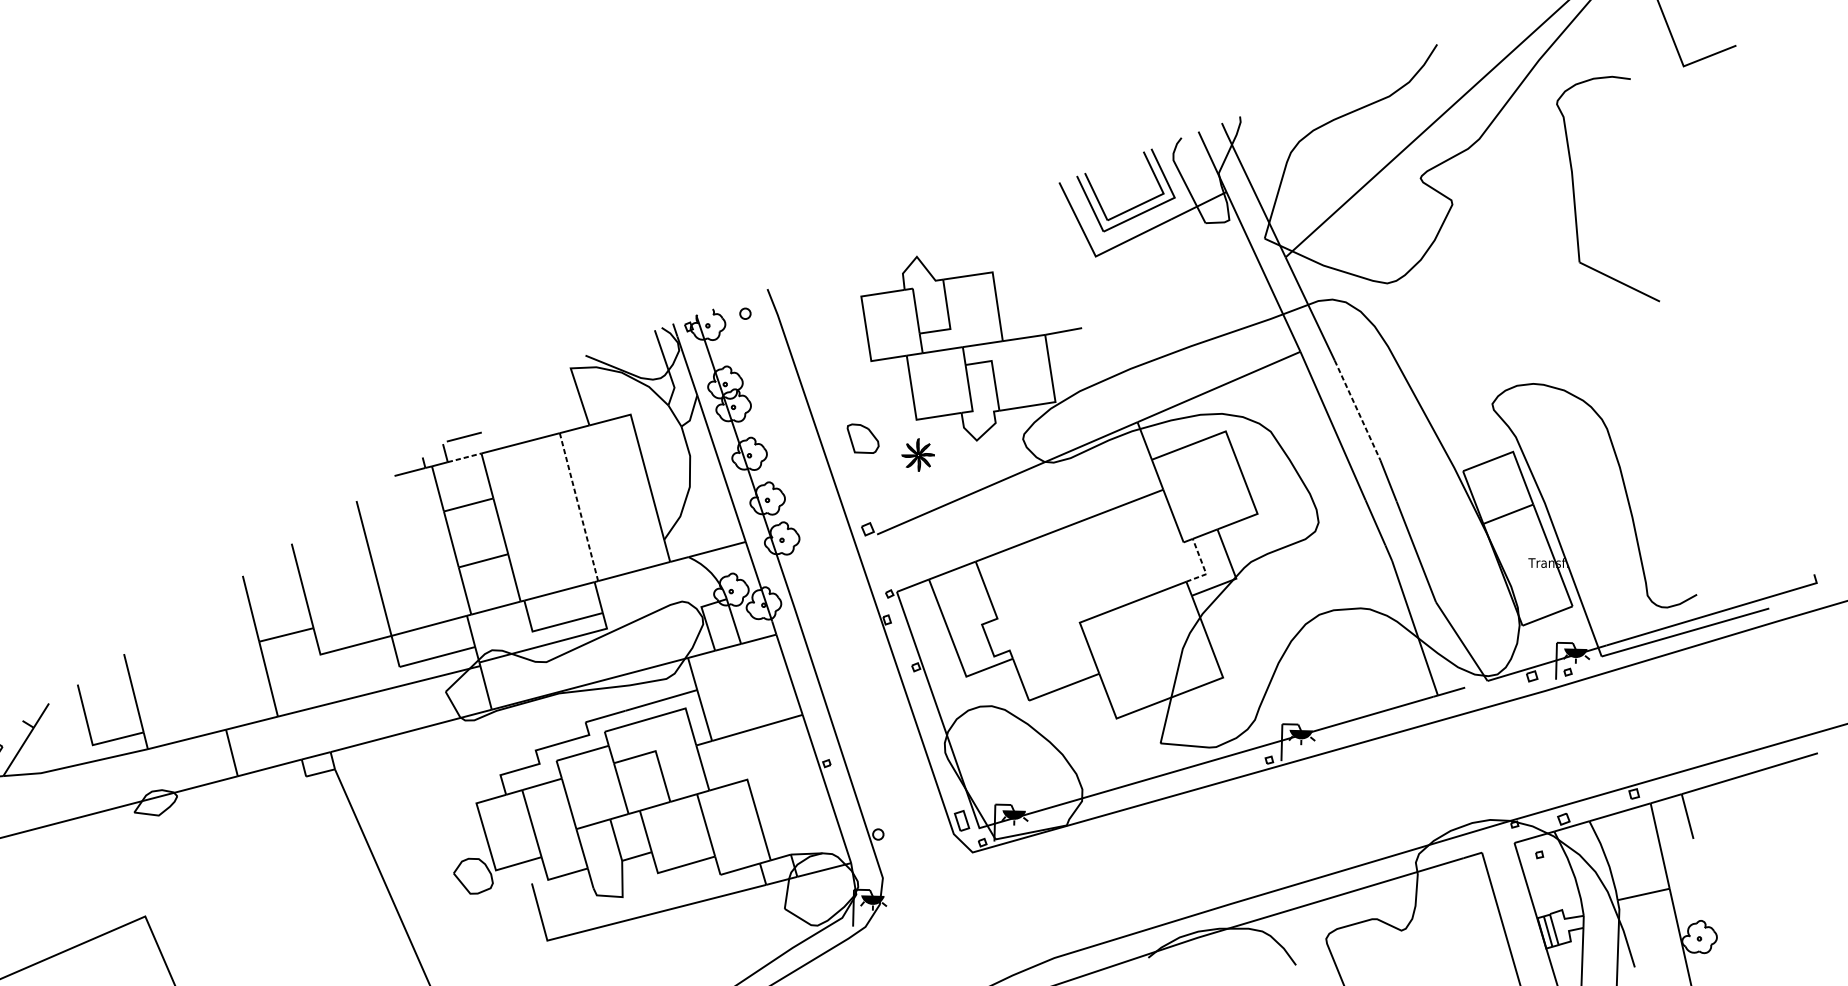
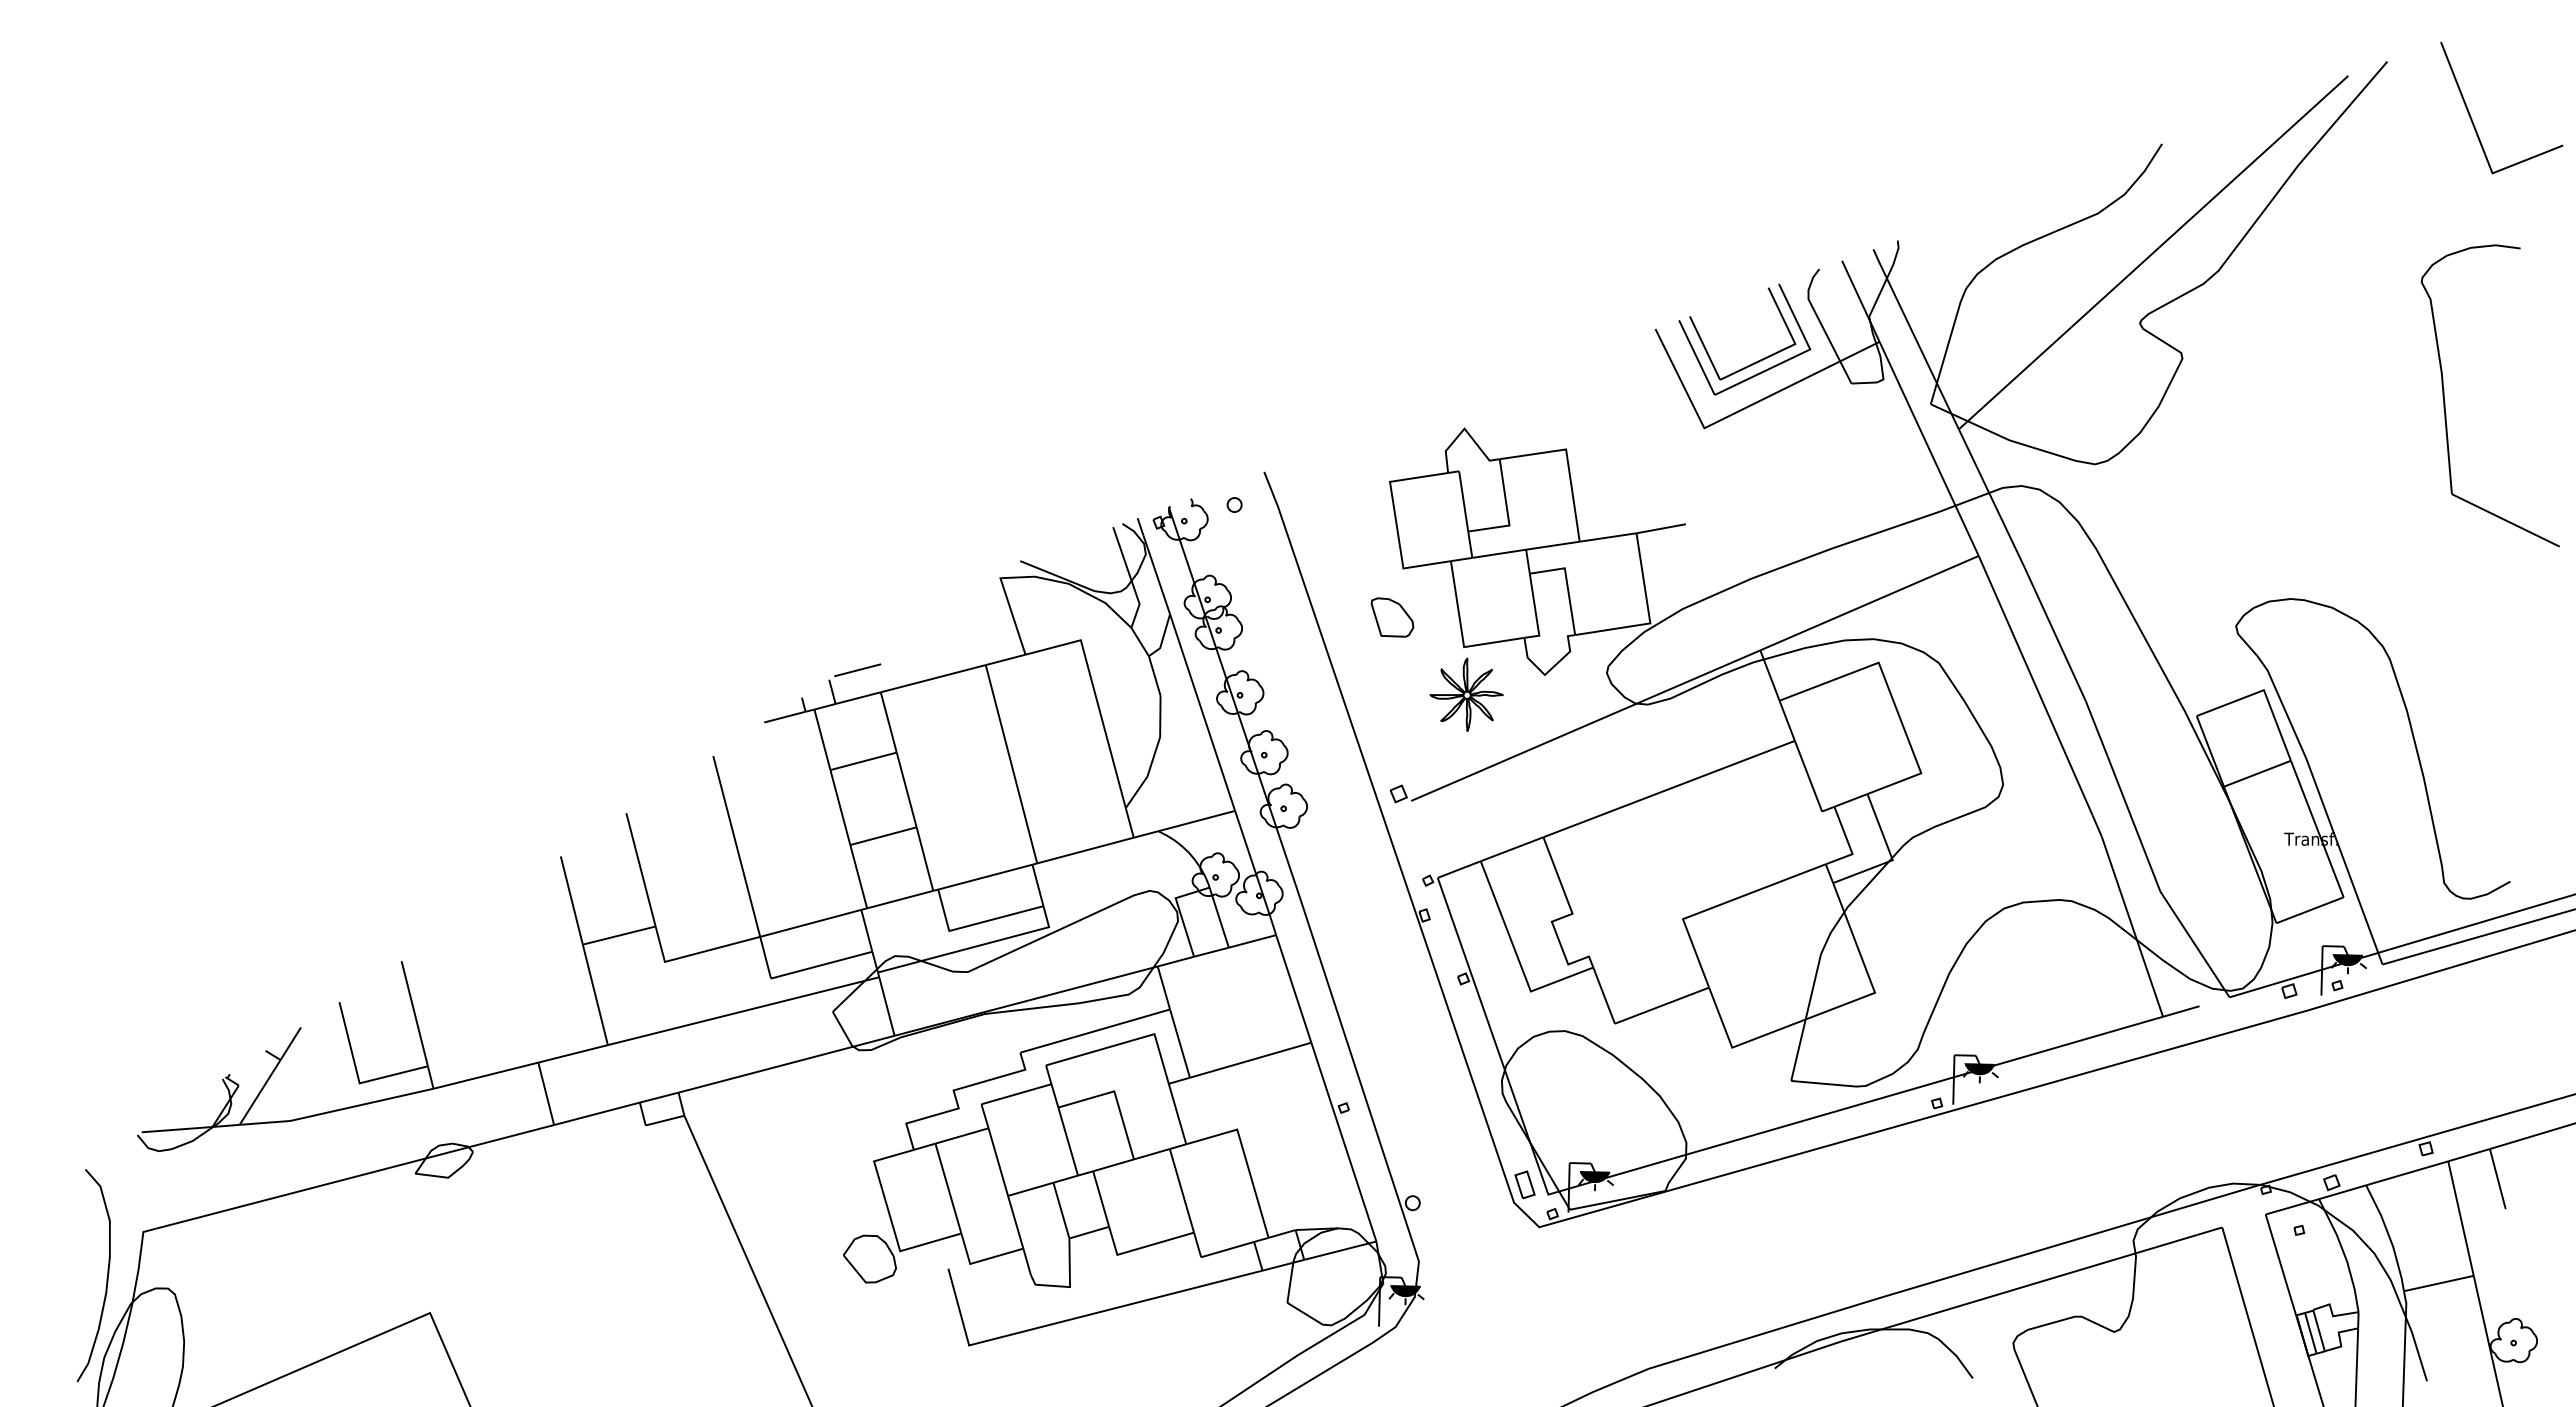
part: (1574, 193) -> (2445, 401), moved
line: (1357, 411) -> (2055, 635), dashed -> solid
part: (863, 438) -> (1392, 617), moved
part: (918, 455) -> (1466, 694), size x1.67
line: (464, 458) -> (858, 698), dashed -> solid
line: (578, 507) -> (1011, 764), dashed -> solid
line: (1203, 566) -> (1848, 843), dashed -> solid

